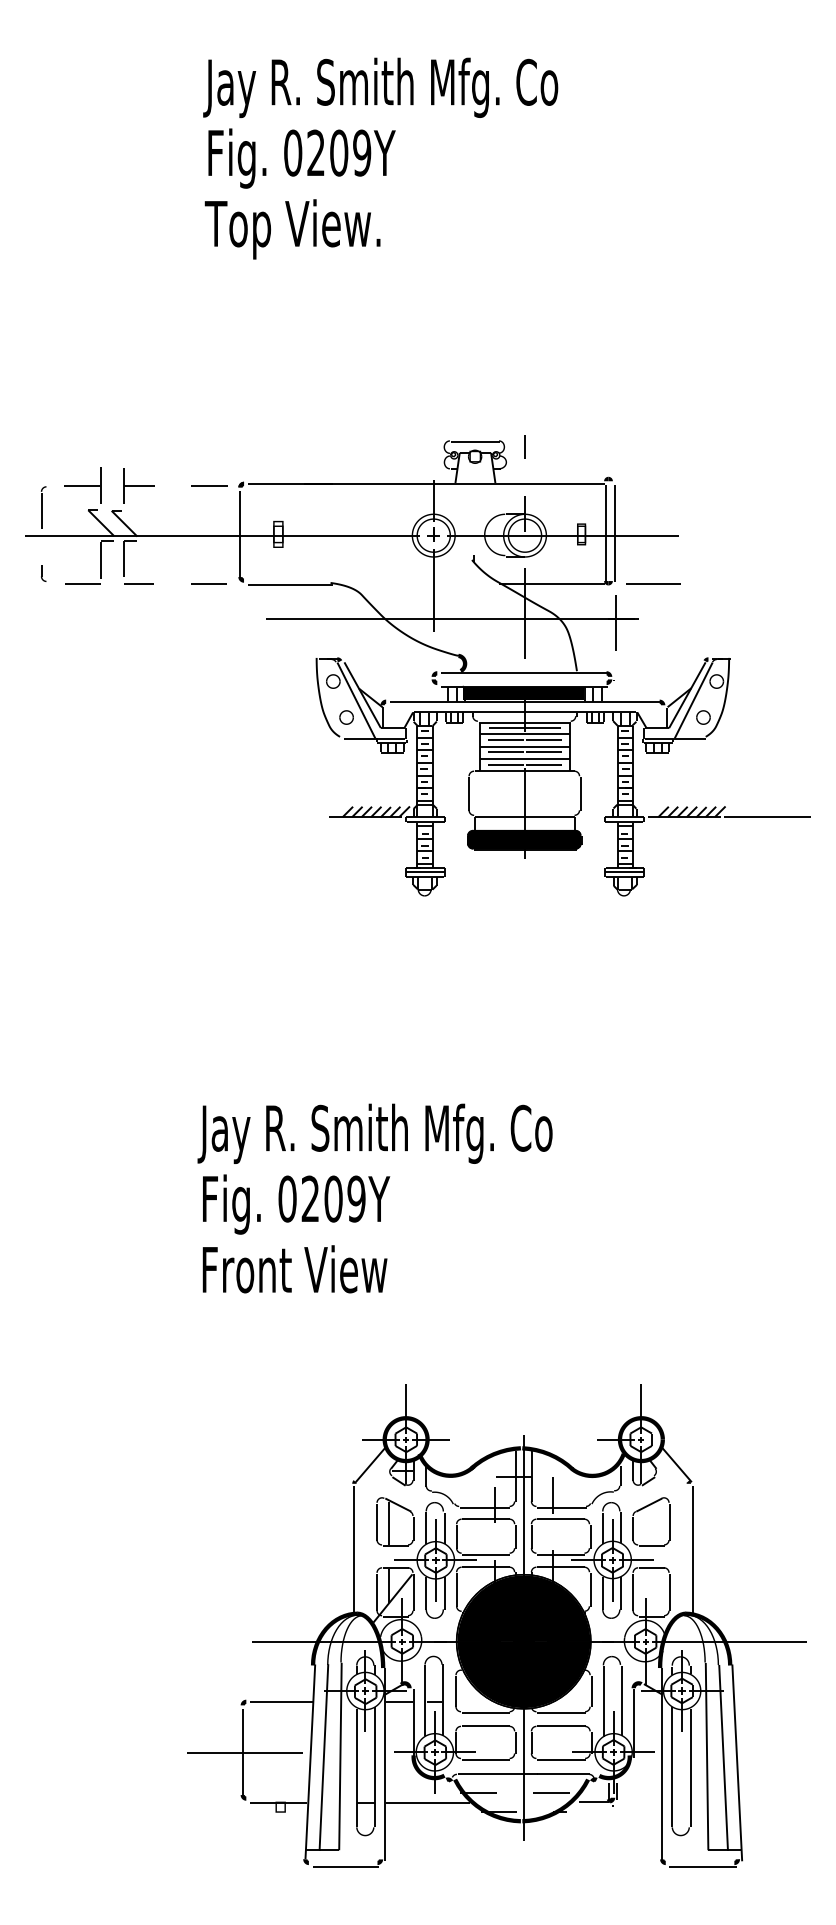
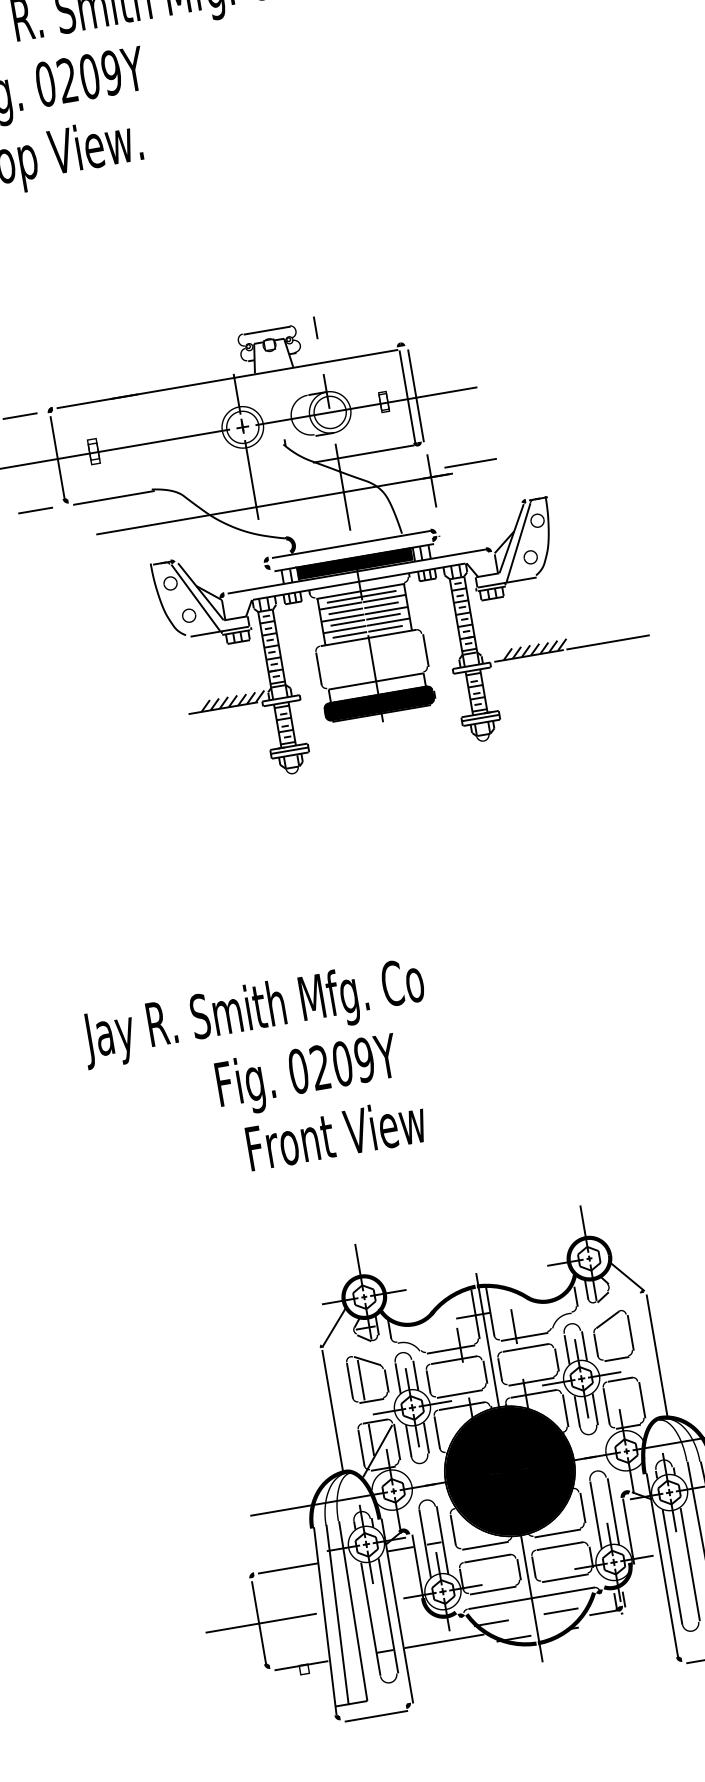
line: (653, 583) -> (470, 463), moved
text: (374, 1133) -> (252, 1012), moved
text: (296, 1204) -> (307, 1075), moved
text: (294, 1269) -> (335, 1134), moved

